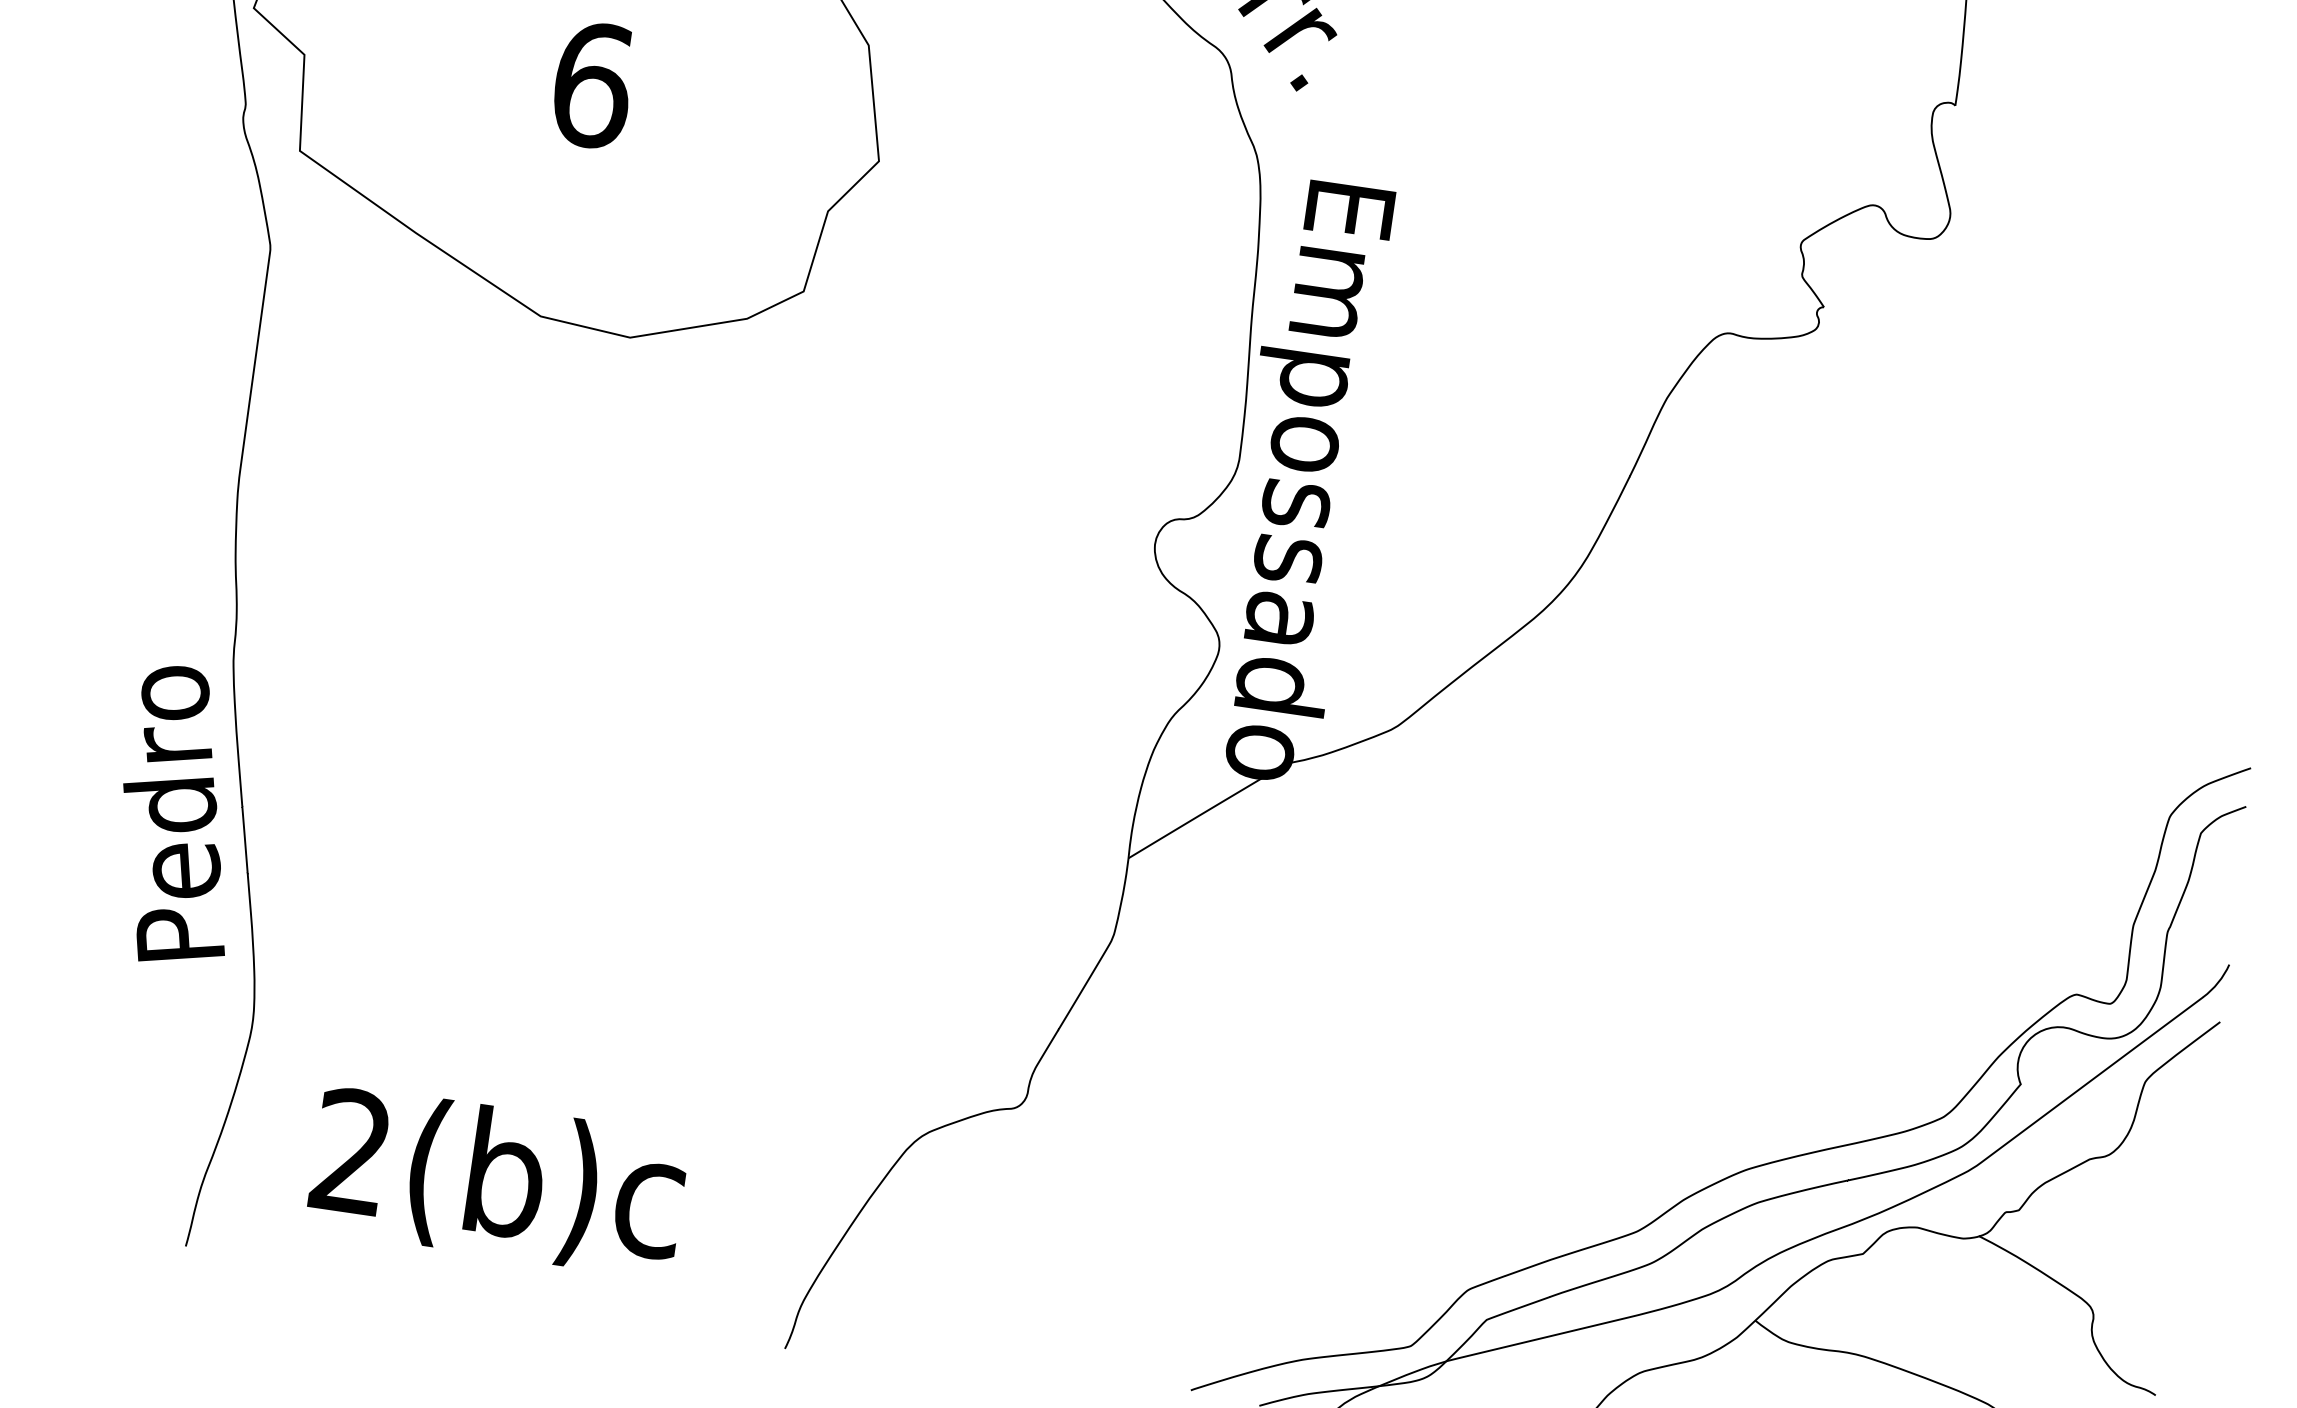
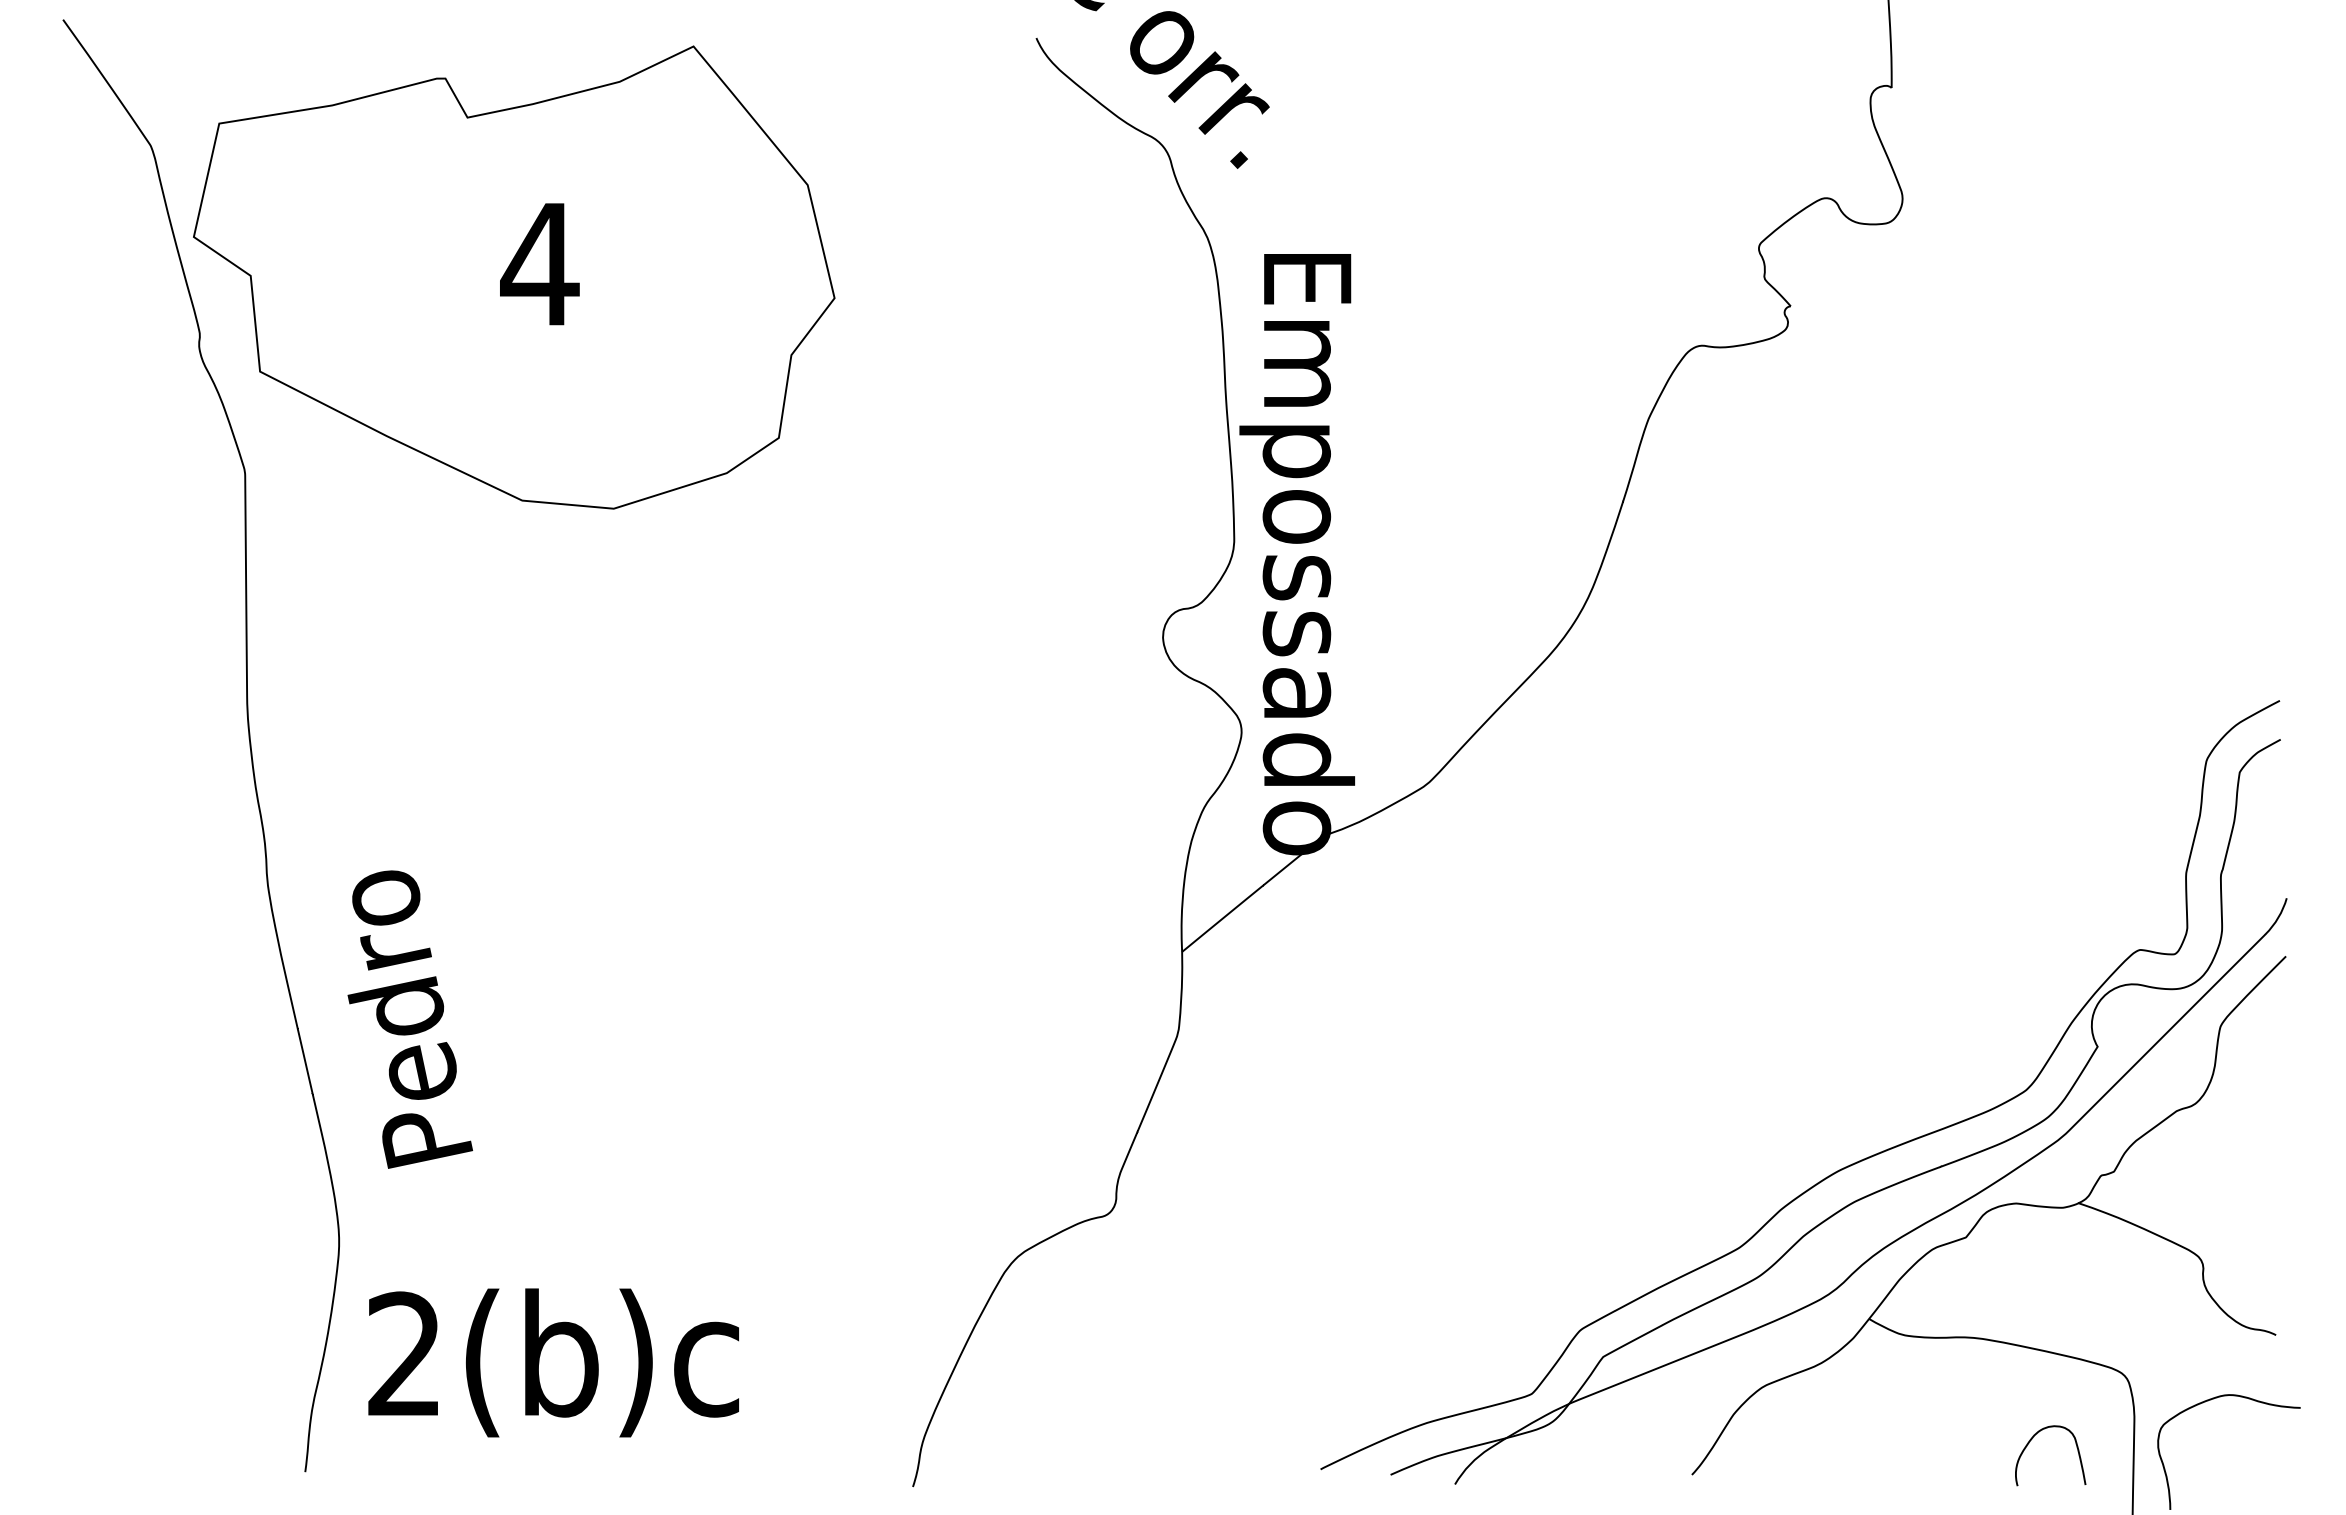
text: (591, 85) -> (539, 264), 6 -> 4
text: (181, 816) -> (410, 1019), moved
text: (497, 1181) -> (553, 1362), moved

